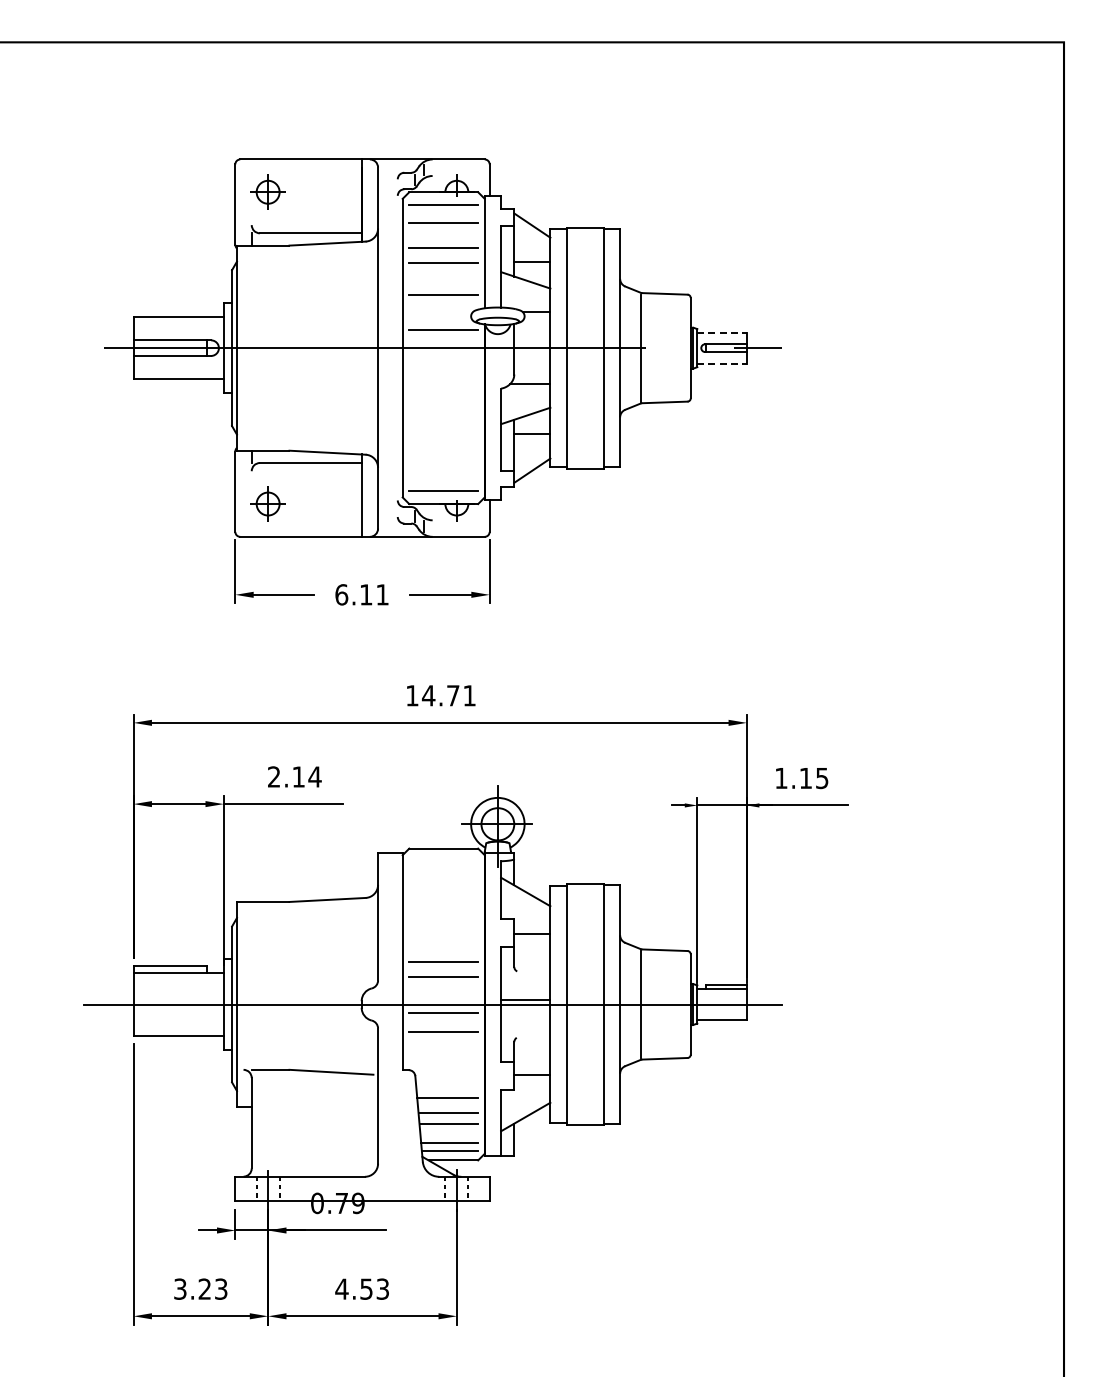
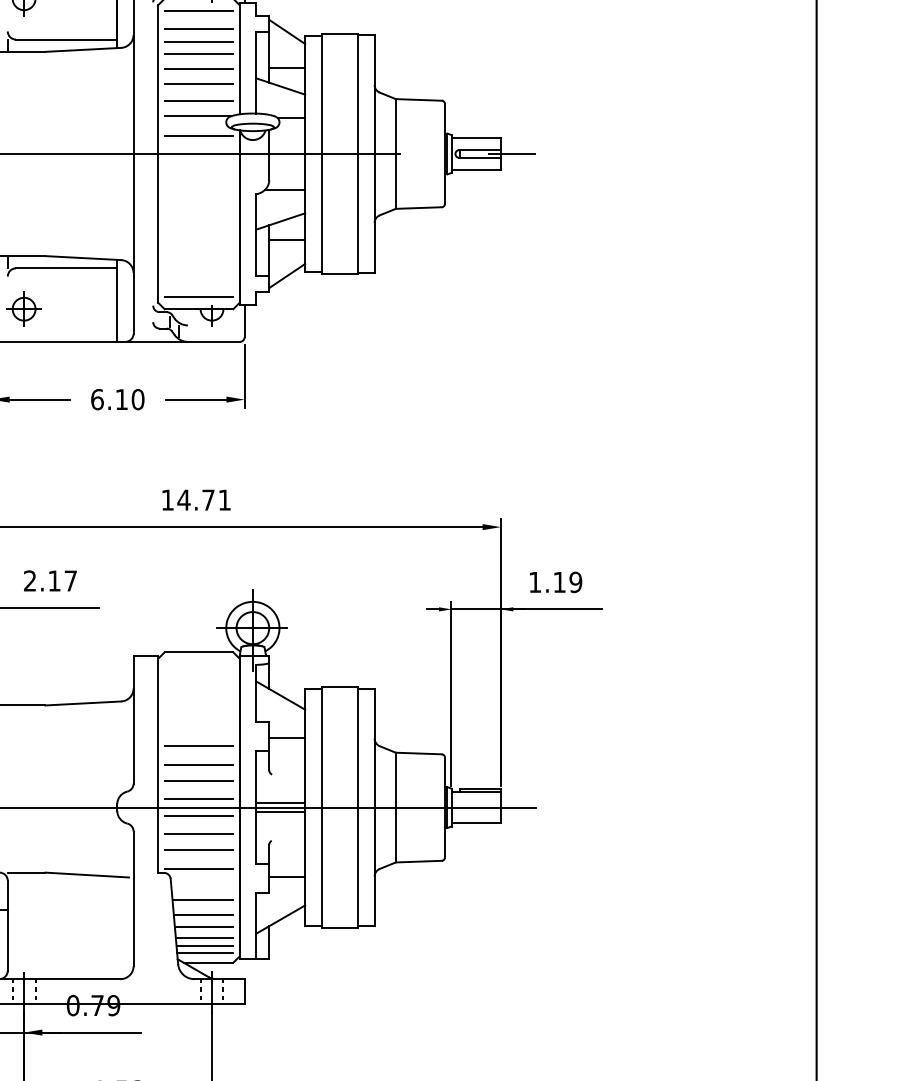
line: (443, 236) -> (198, 42), added
line: (443, 277) -> (198, 83), added
line: (442, 310) -> (197, 116), added
line: (722, 332) -> (476, 138), dashed -> solid
line: (722, 363) -> (476, 169), dashed -> solid
text: (382, 594) -> (138, 399), 6.11 -> 6.10
text: (314, 776) -> (70, 580), 2.14 -> 2.17
text: (821, 777) -> (575, 581), 1.15 -> 1.19
line: (443, 942) -> (198, 745), added
line: (443, 996) -> (198, 799), added
line: (525, 1009) -> (280, 812), added
line: (443, 1047) -> (198, 850), added
line: (443, 1066) -> (198, 869), added
line: (449, 1135) -> (204, 938), added

